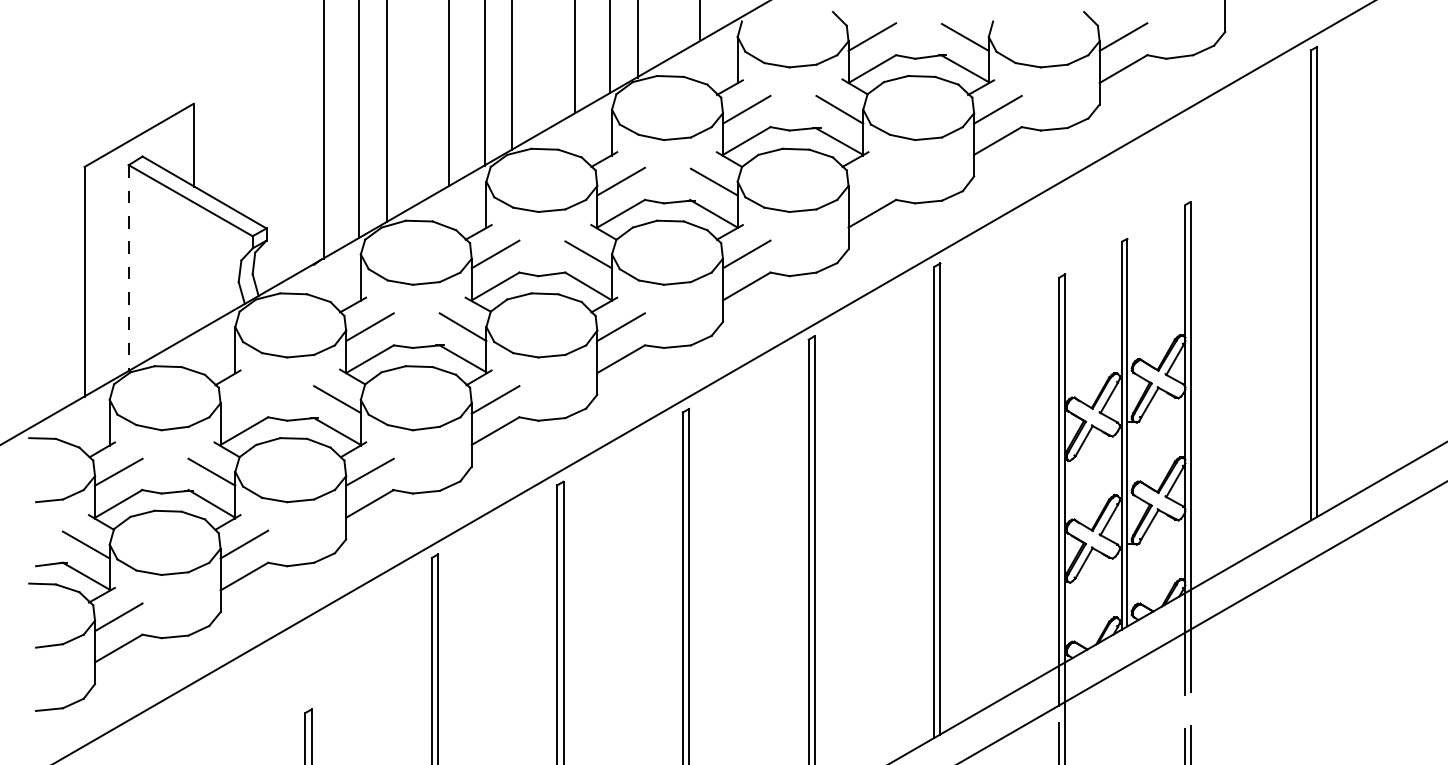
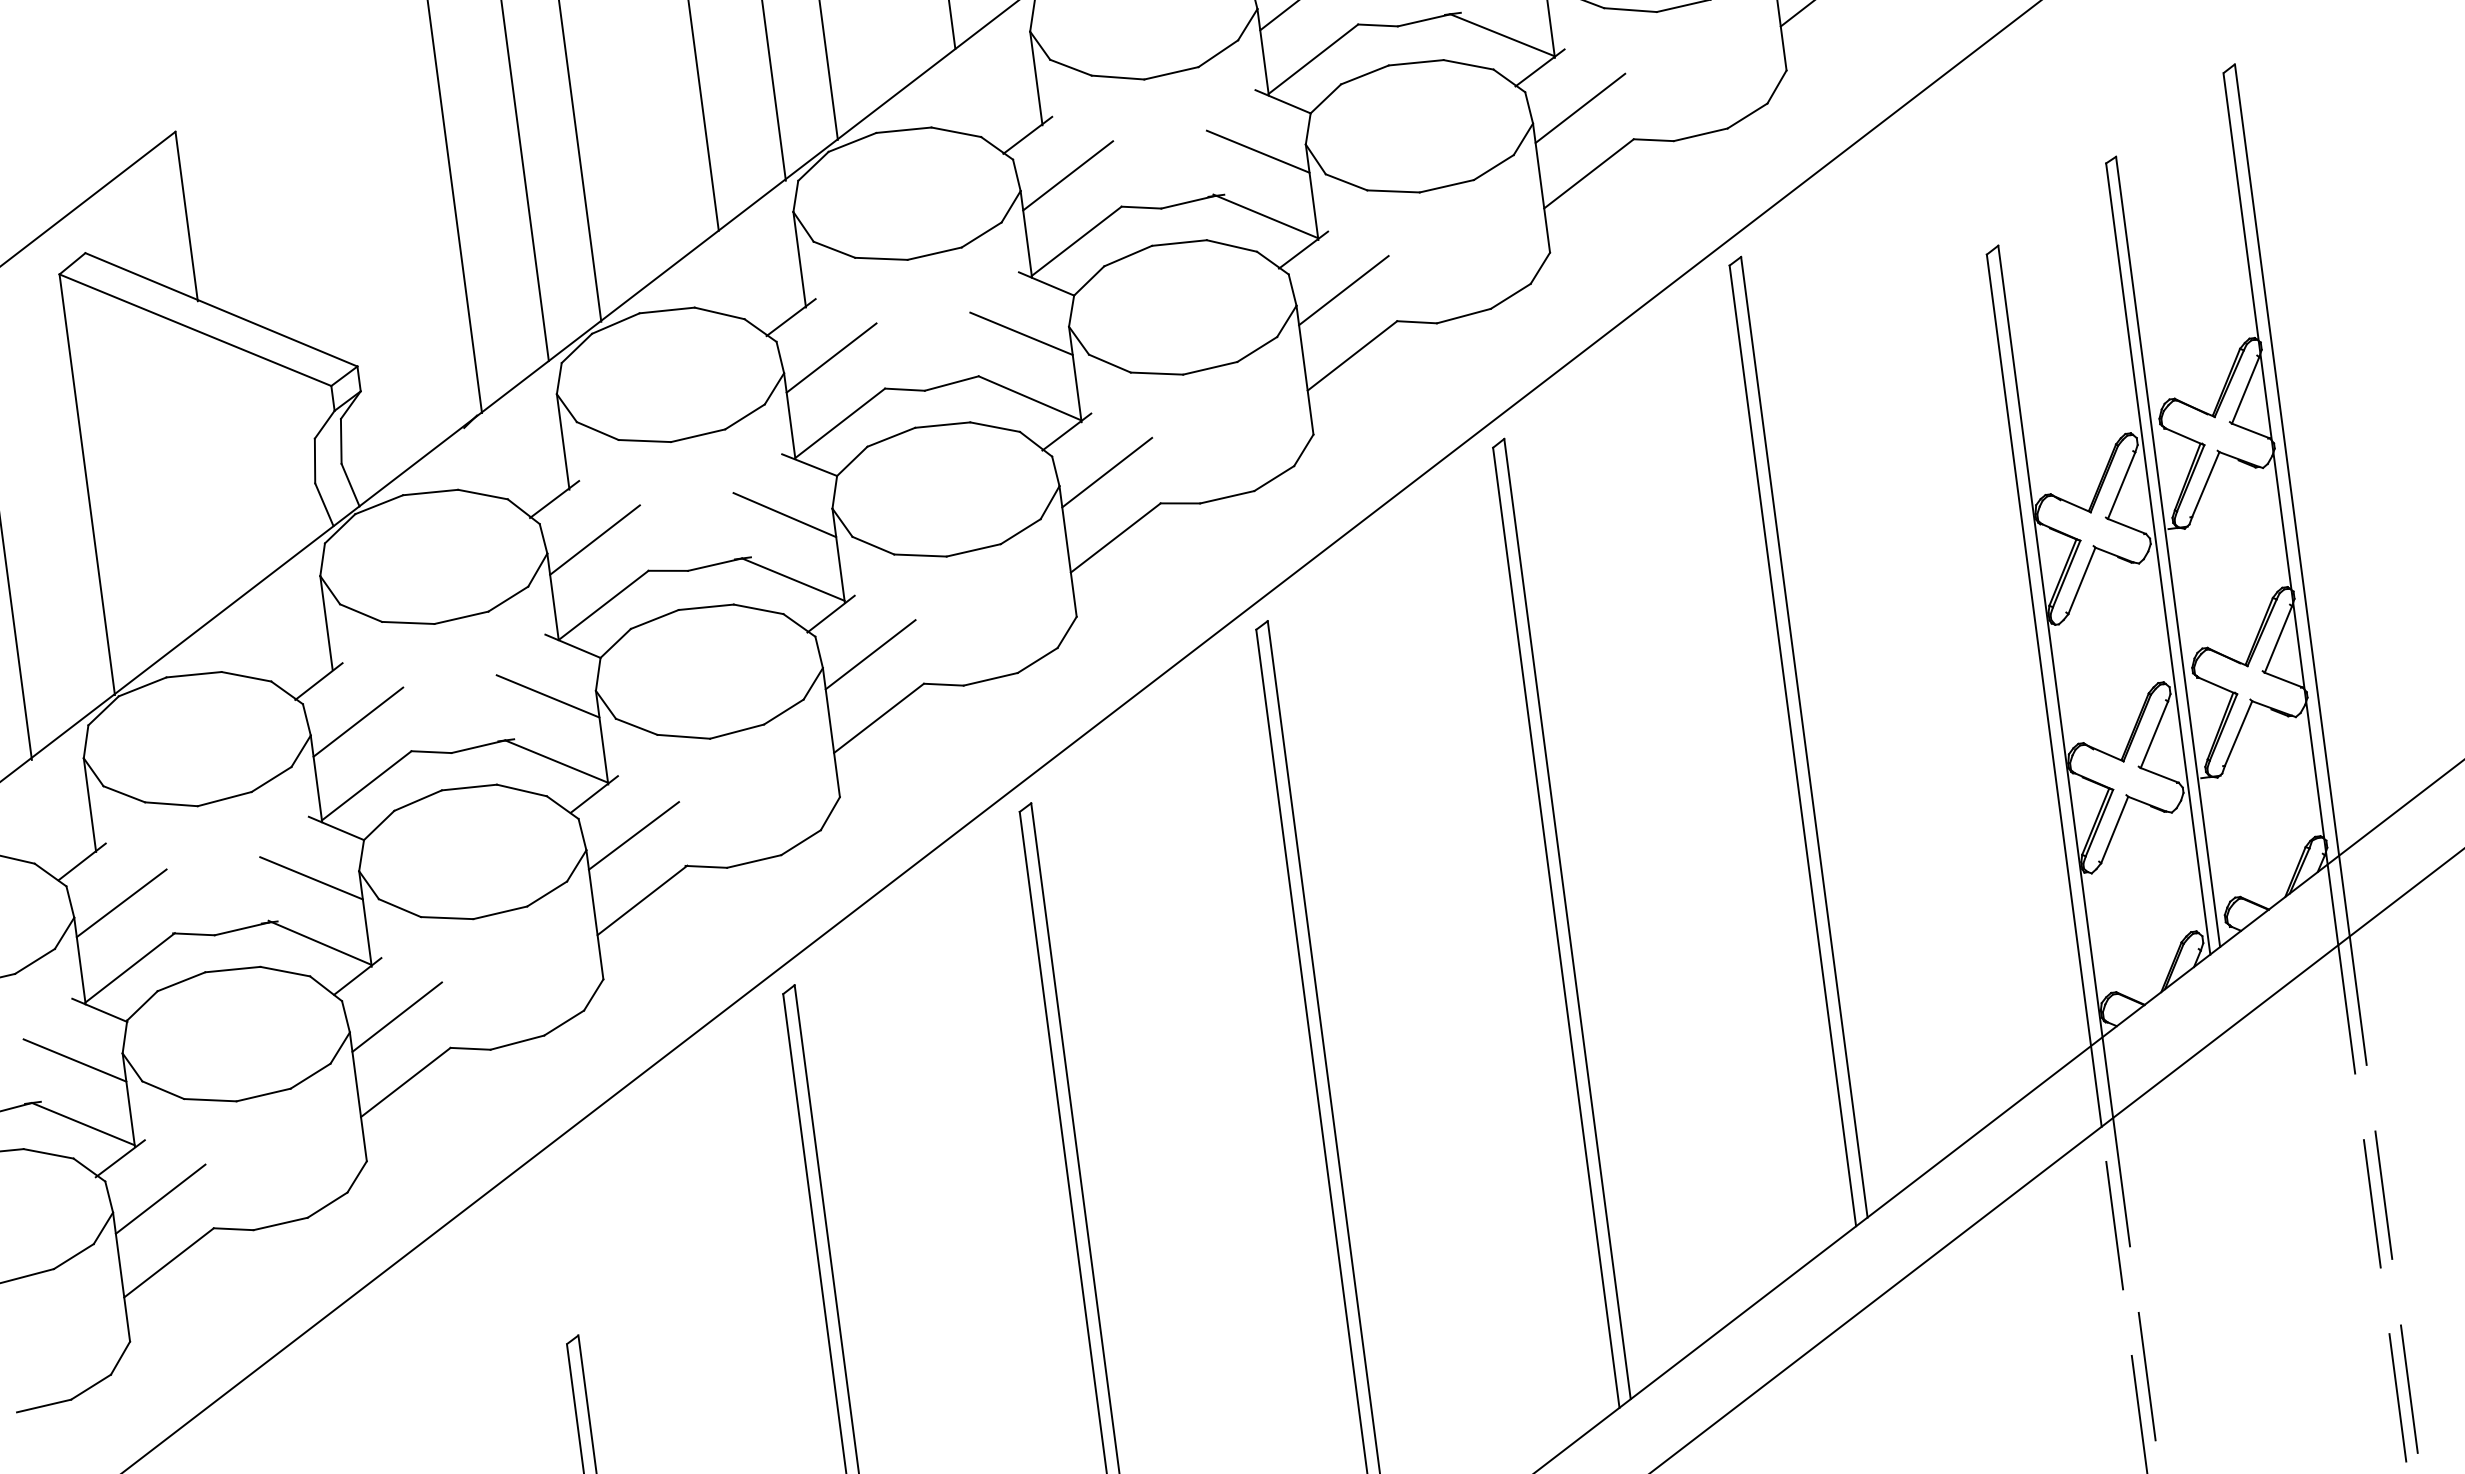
line: (872, 181) -> (1580, 108), added
line: (128, 268) -> (86, 485), dashed -> solid
line: (244, 399) -> (358, 721), added

